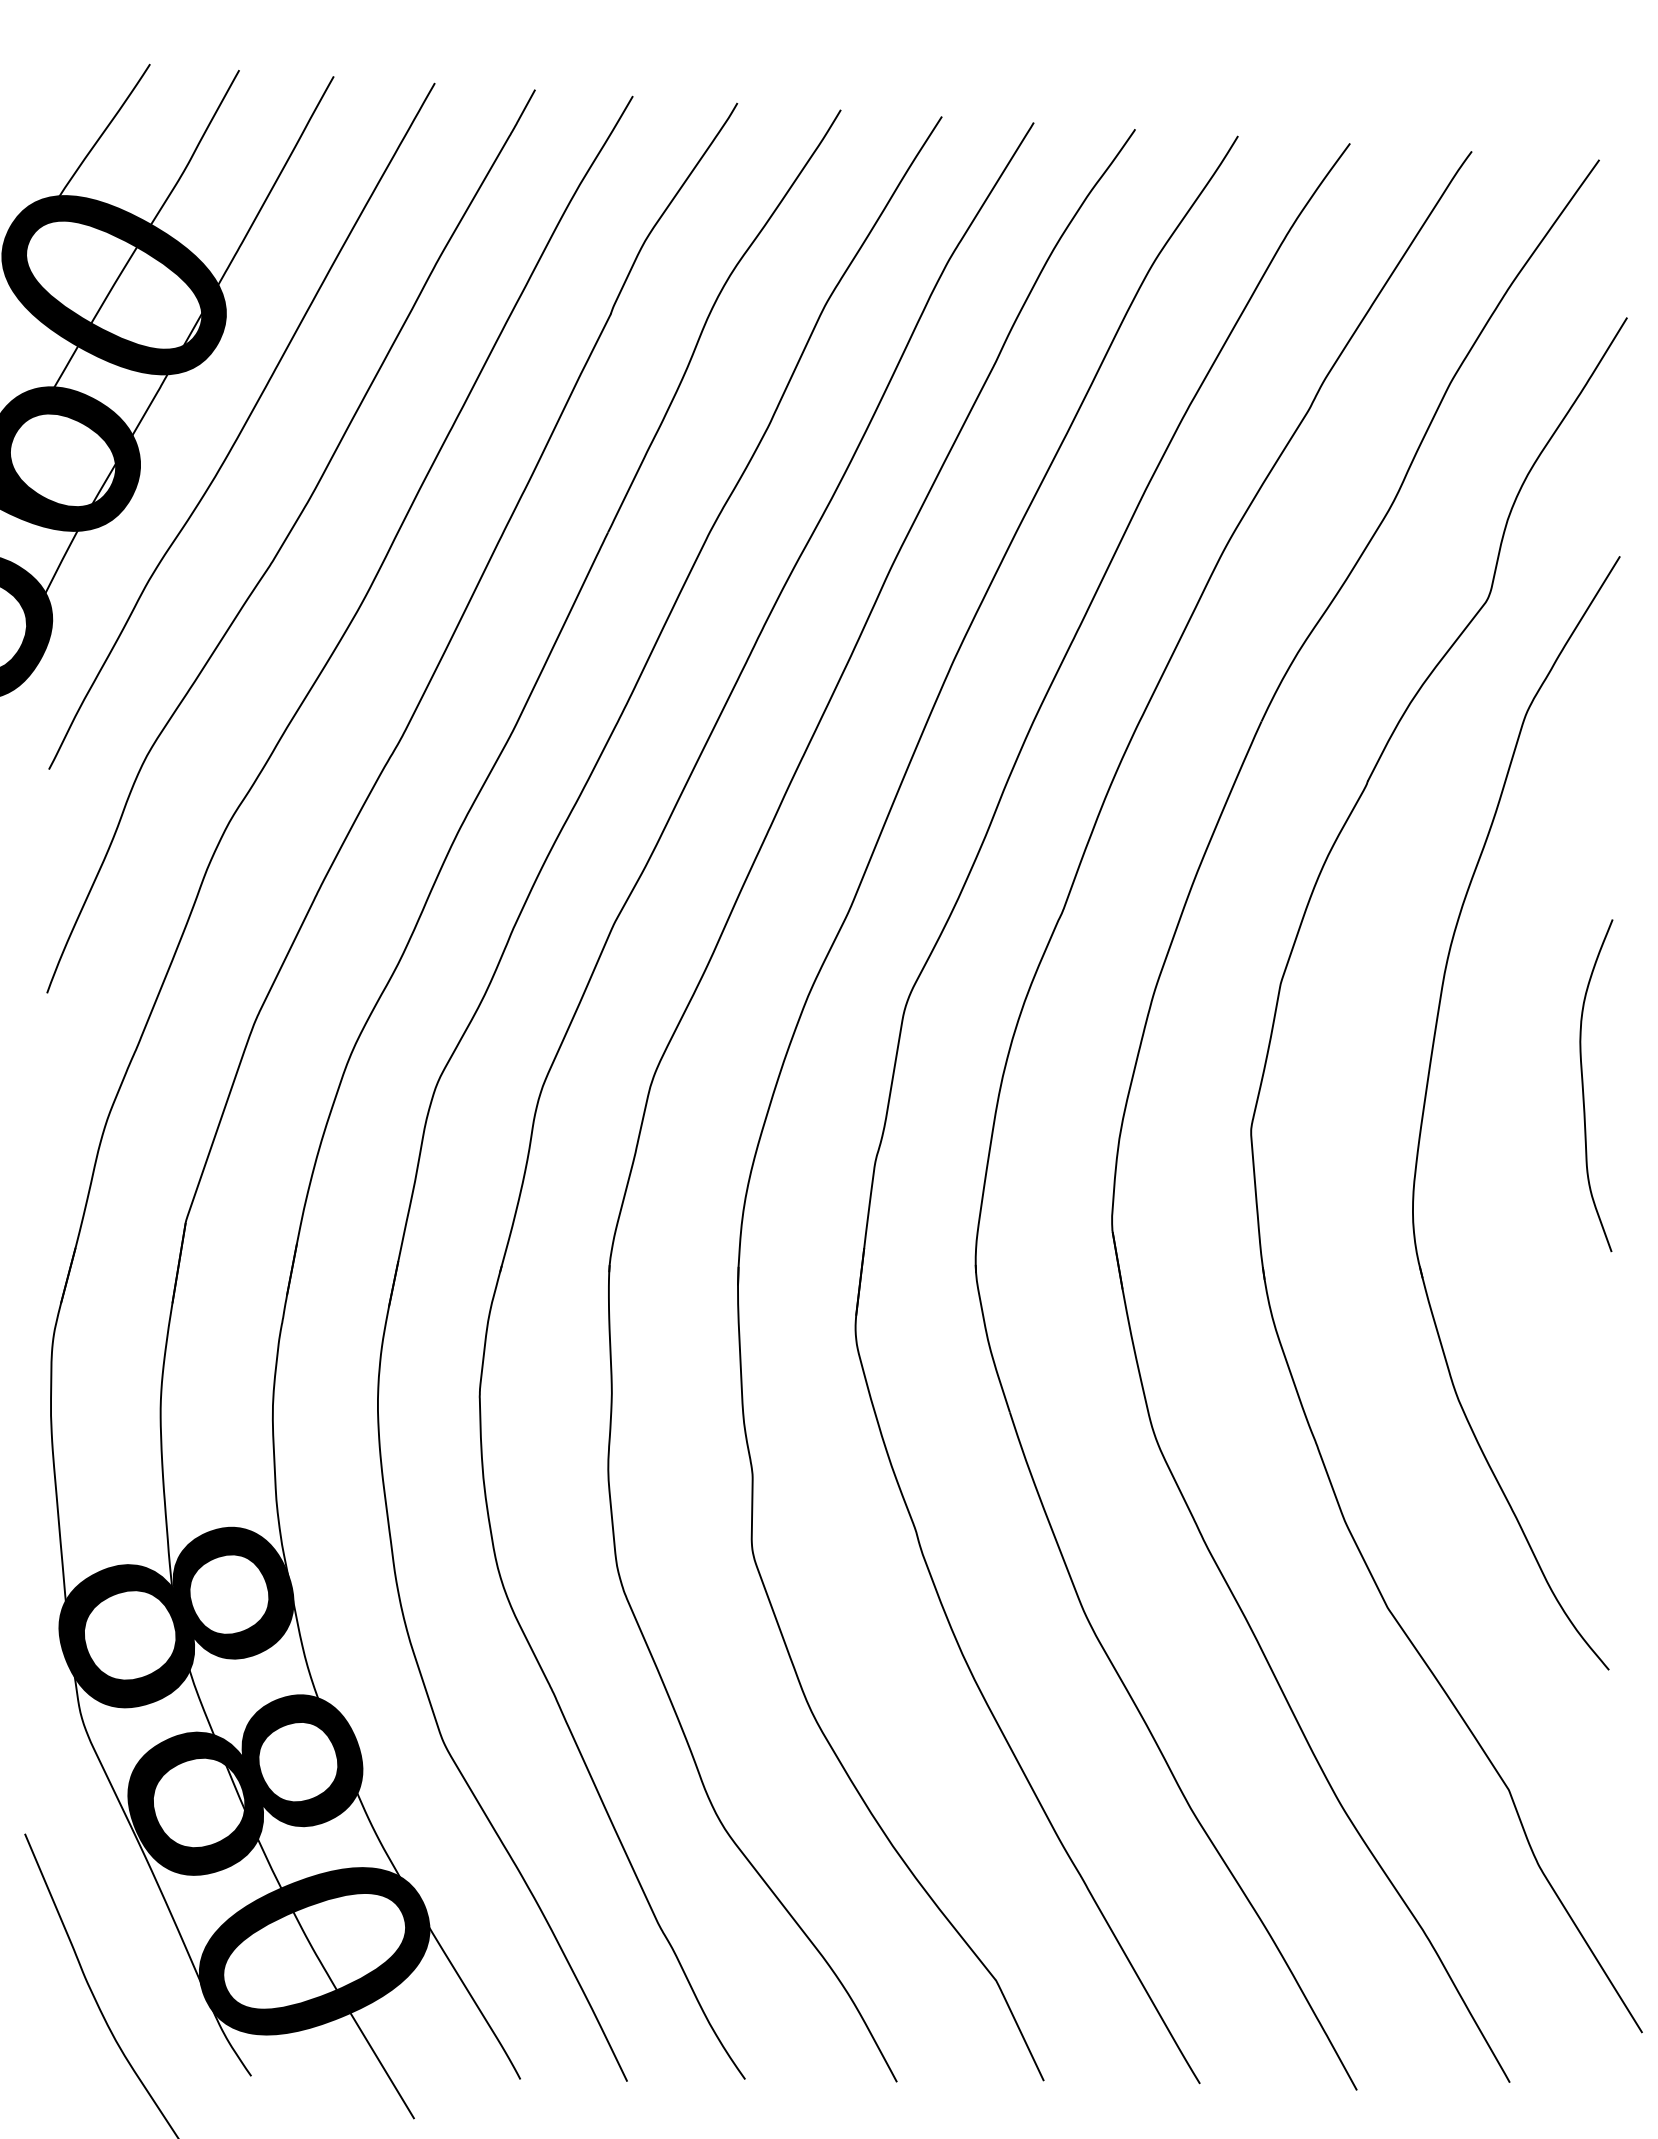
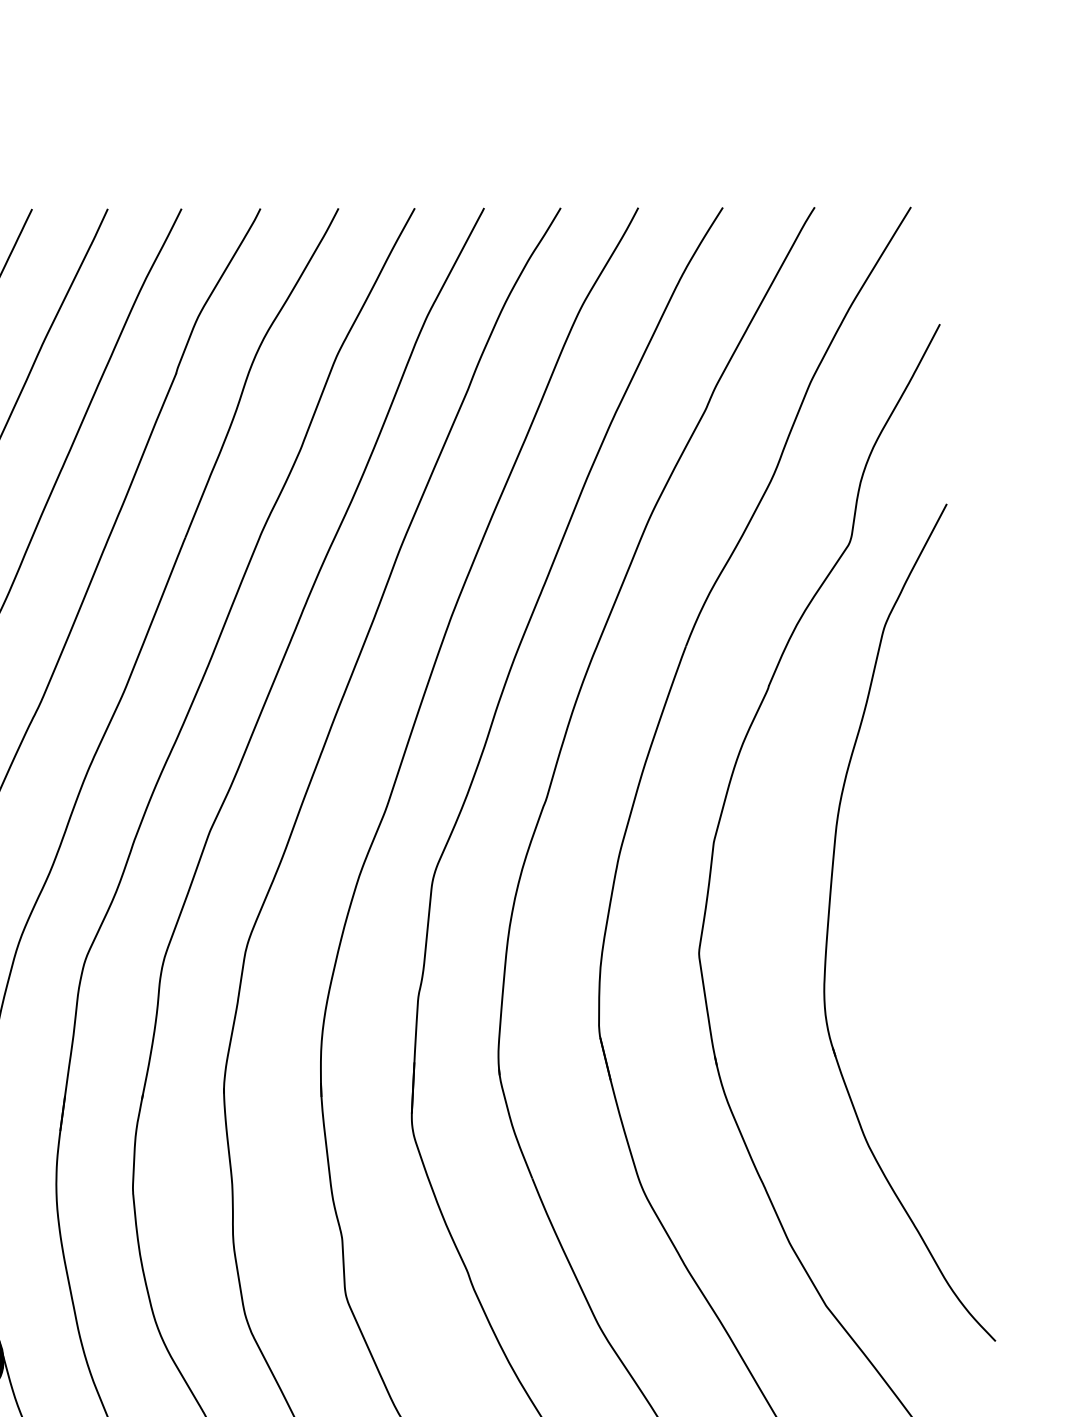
curve: (1583, 1085) -> (946, 903), removed

